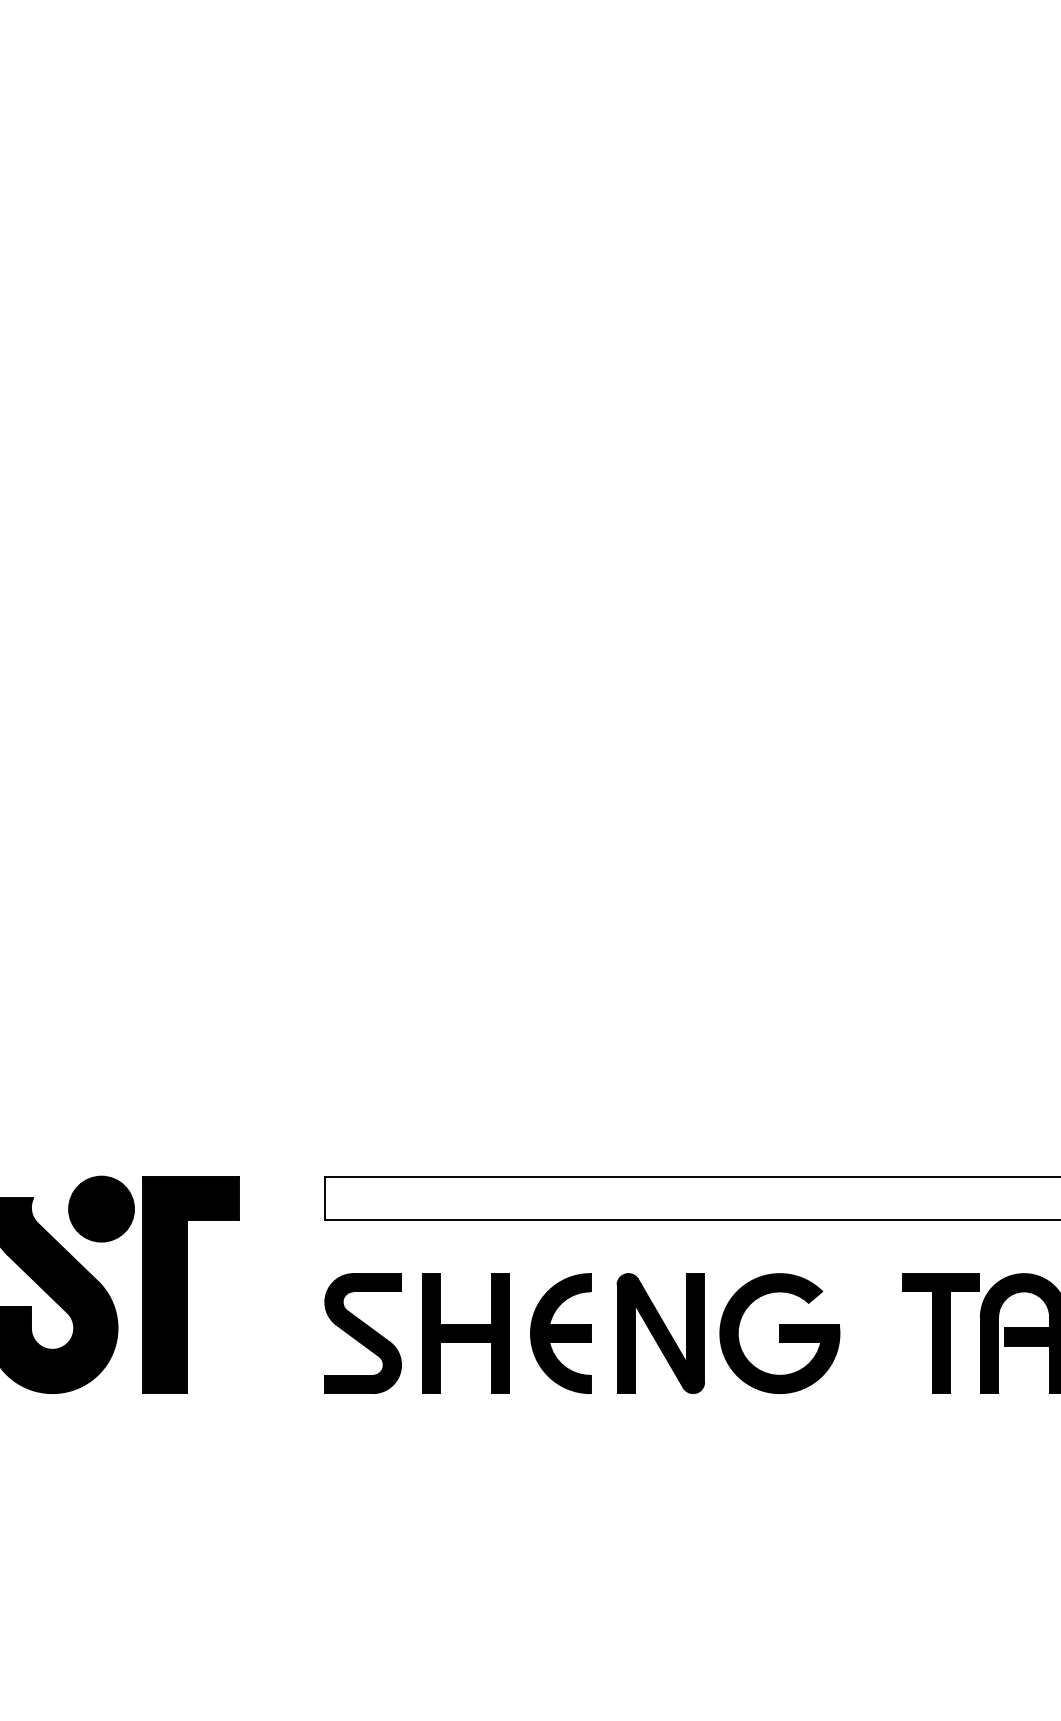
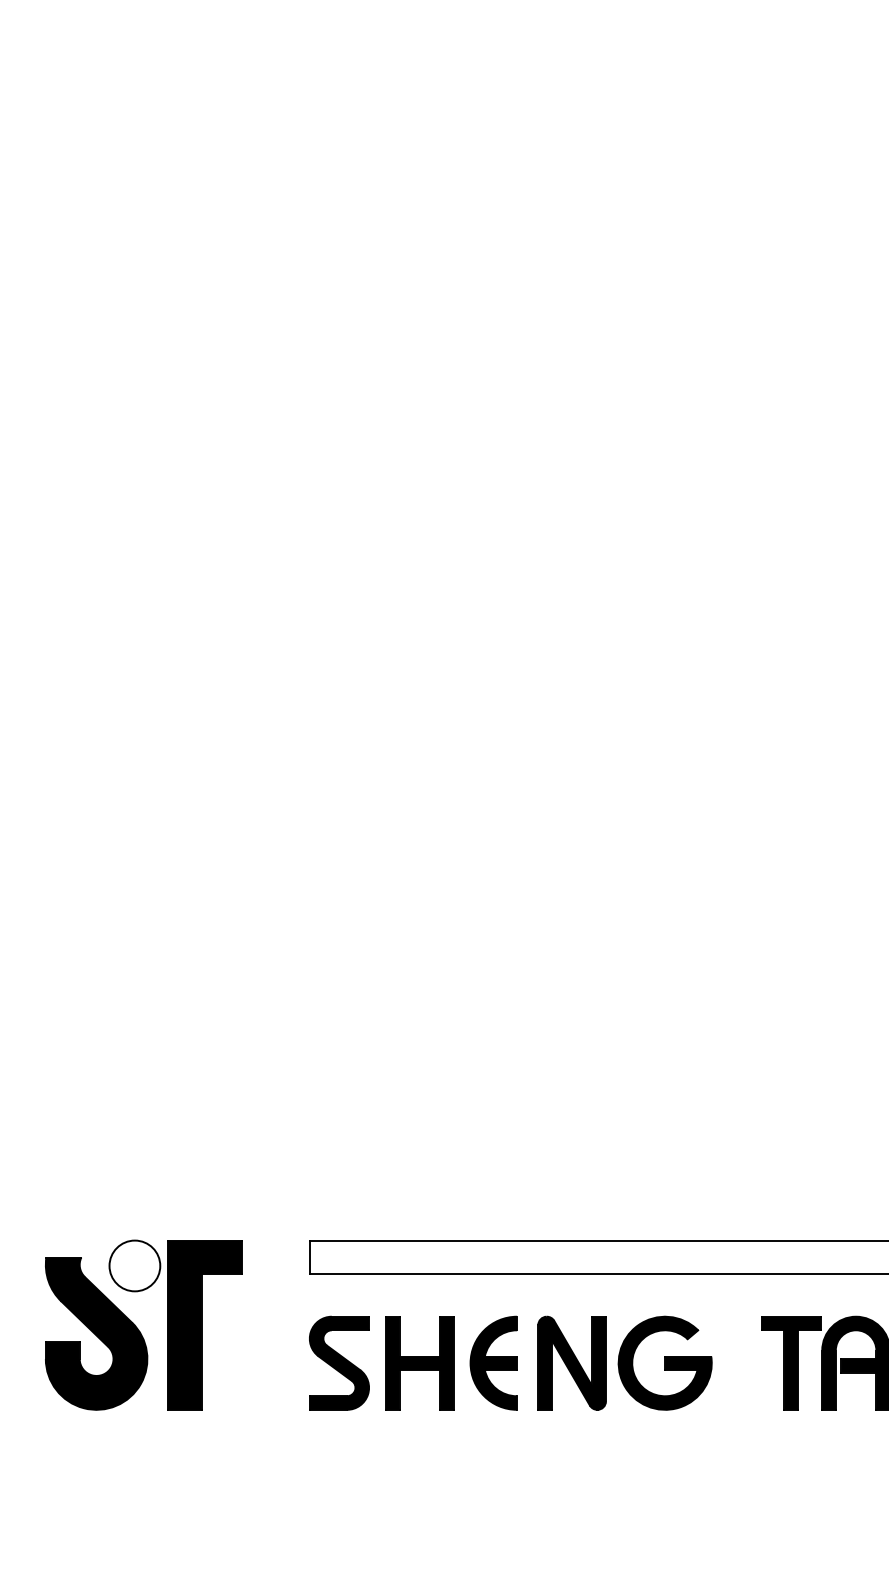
fill: (101, 1208) -> (134, 1265), removed

